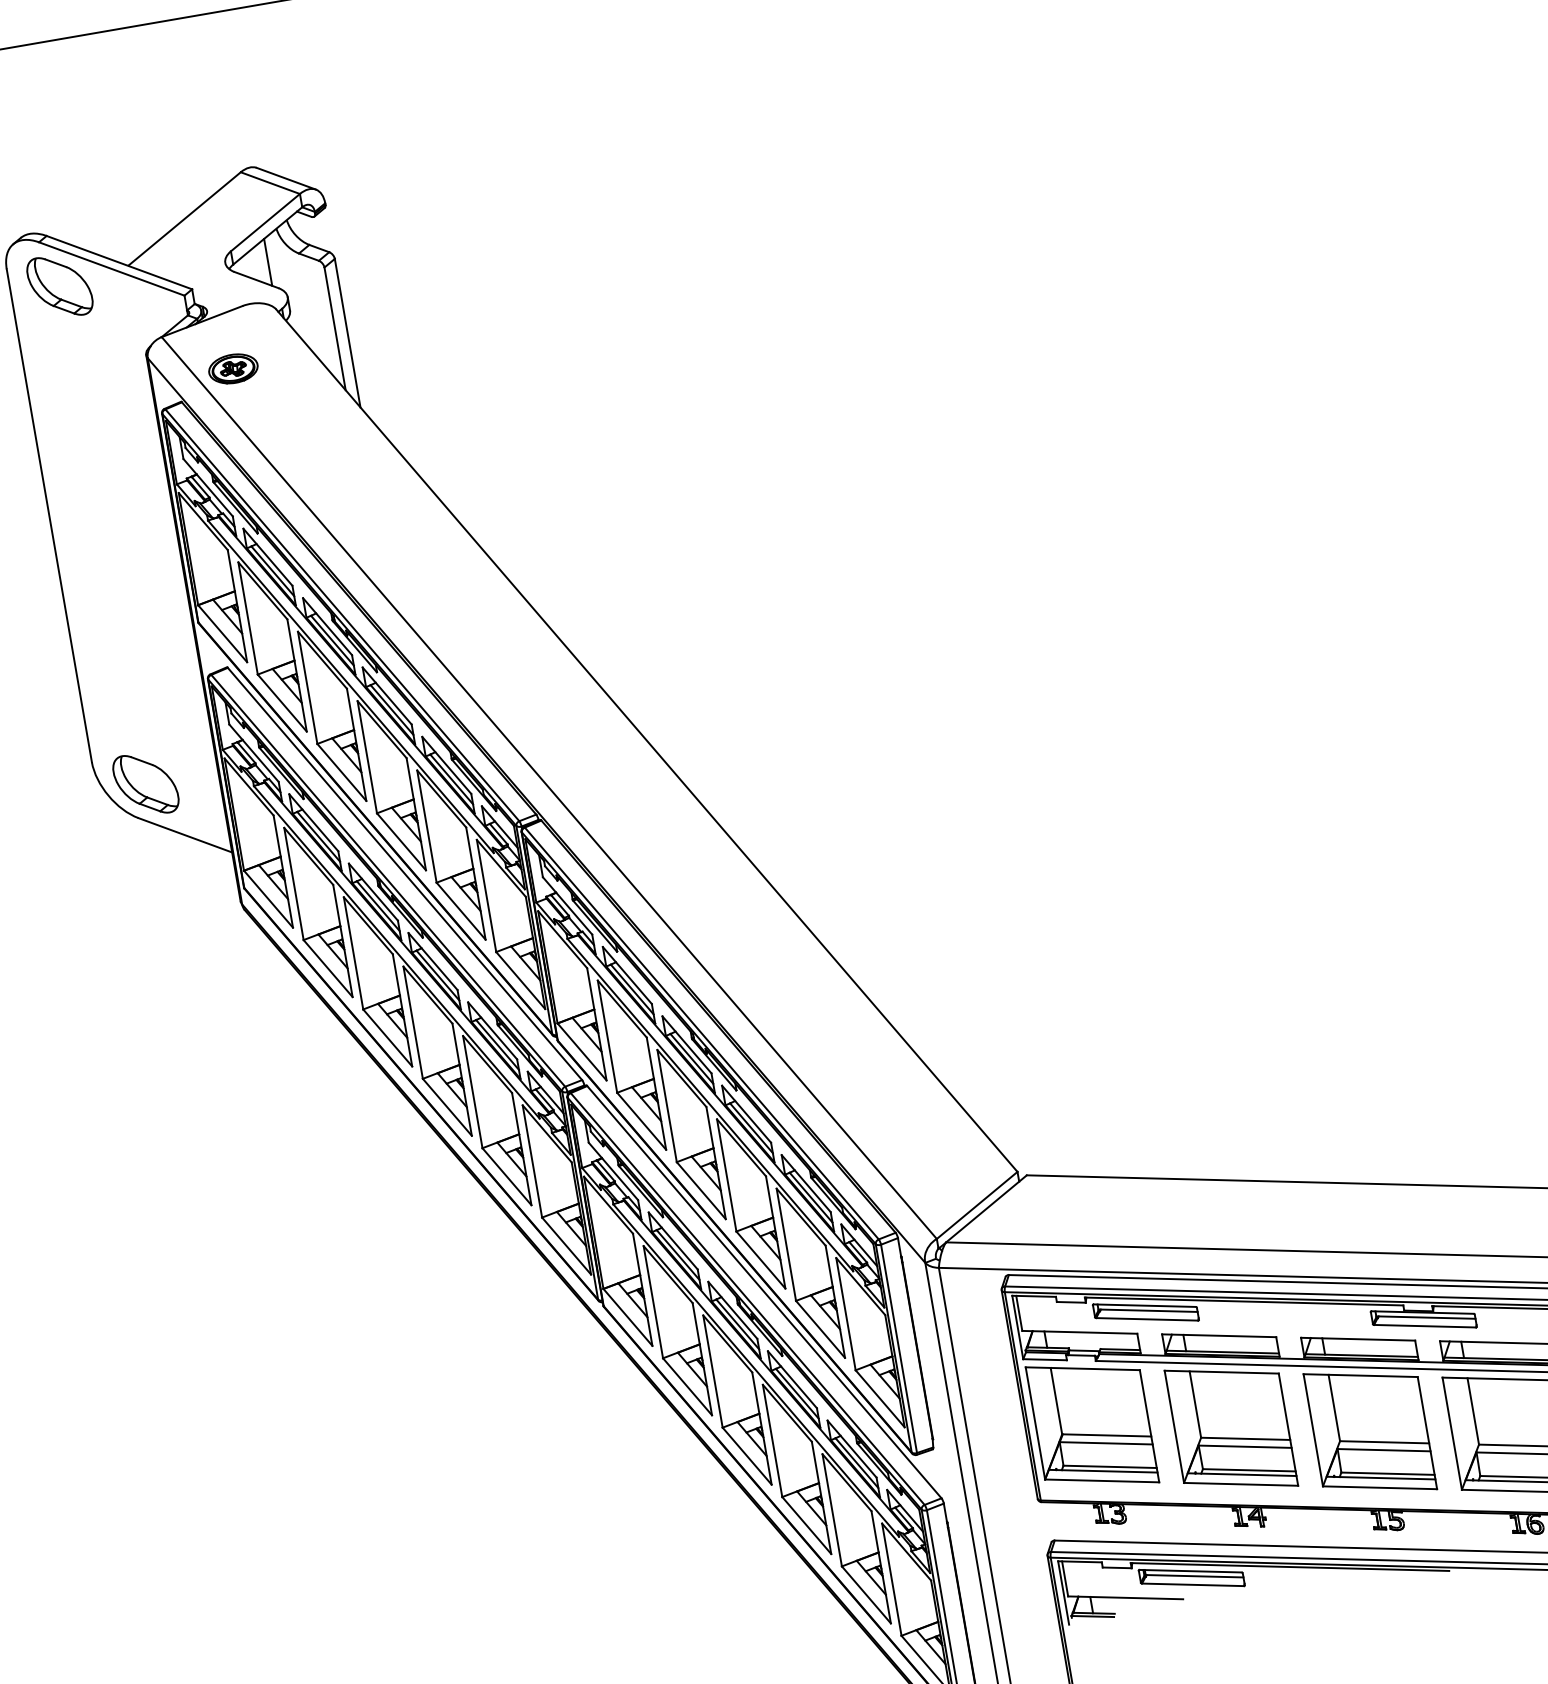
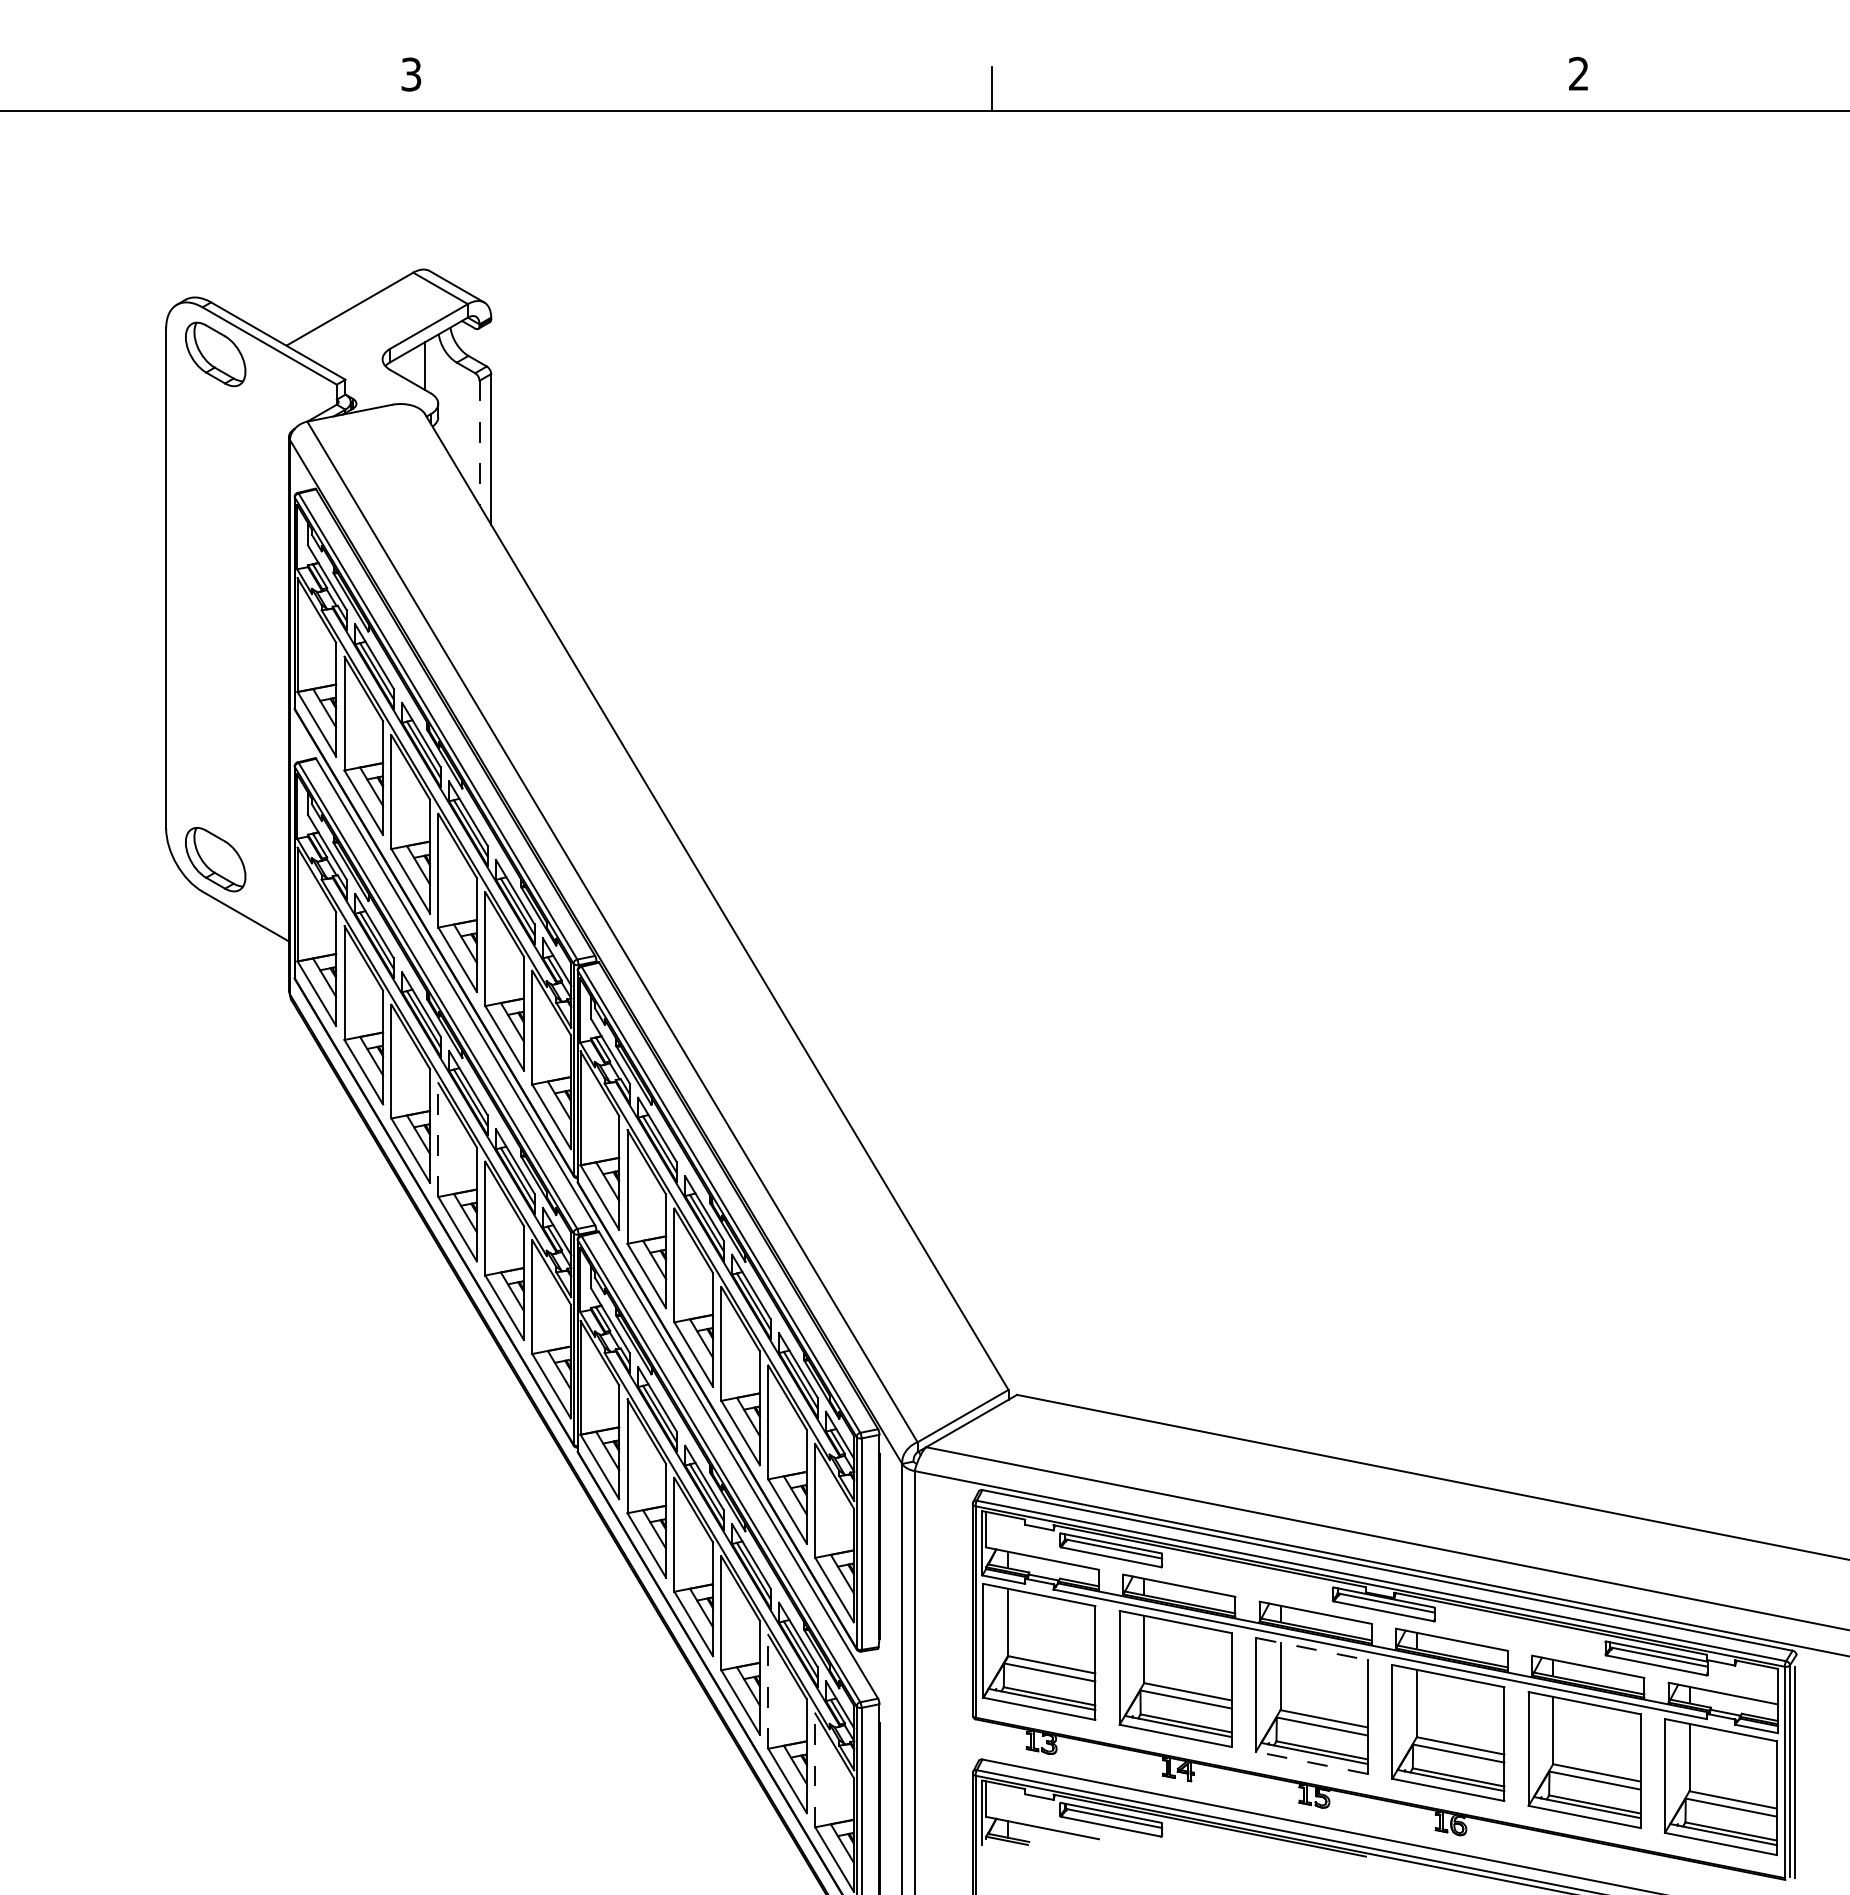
line: (335, 329) -> (479, 443), solid -> dashed
part: (233, 369) -> (372, 465), removed
line: (413, 1023) -> (438, 1140), solid -> dashed
line: (1361, 1375) -> (1312, 1649), solid -> dashed
line: (1379, 1487) -> (1311, 1762), solid -> dashed
line: (832, 1509) -> (768, 1691), solid -> dashed
line: (892, 1579) -> (815, 1770), solid -> dashed

